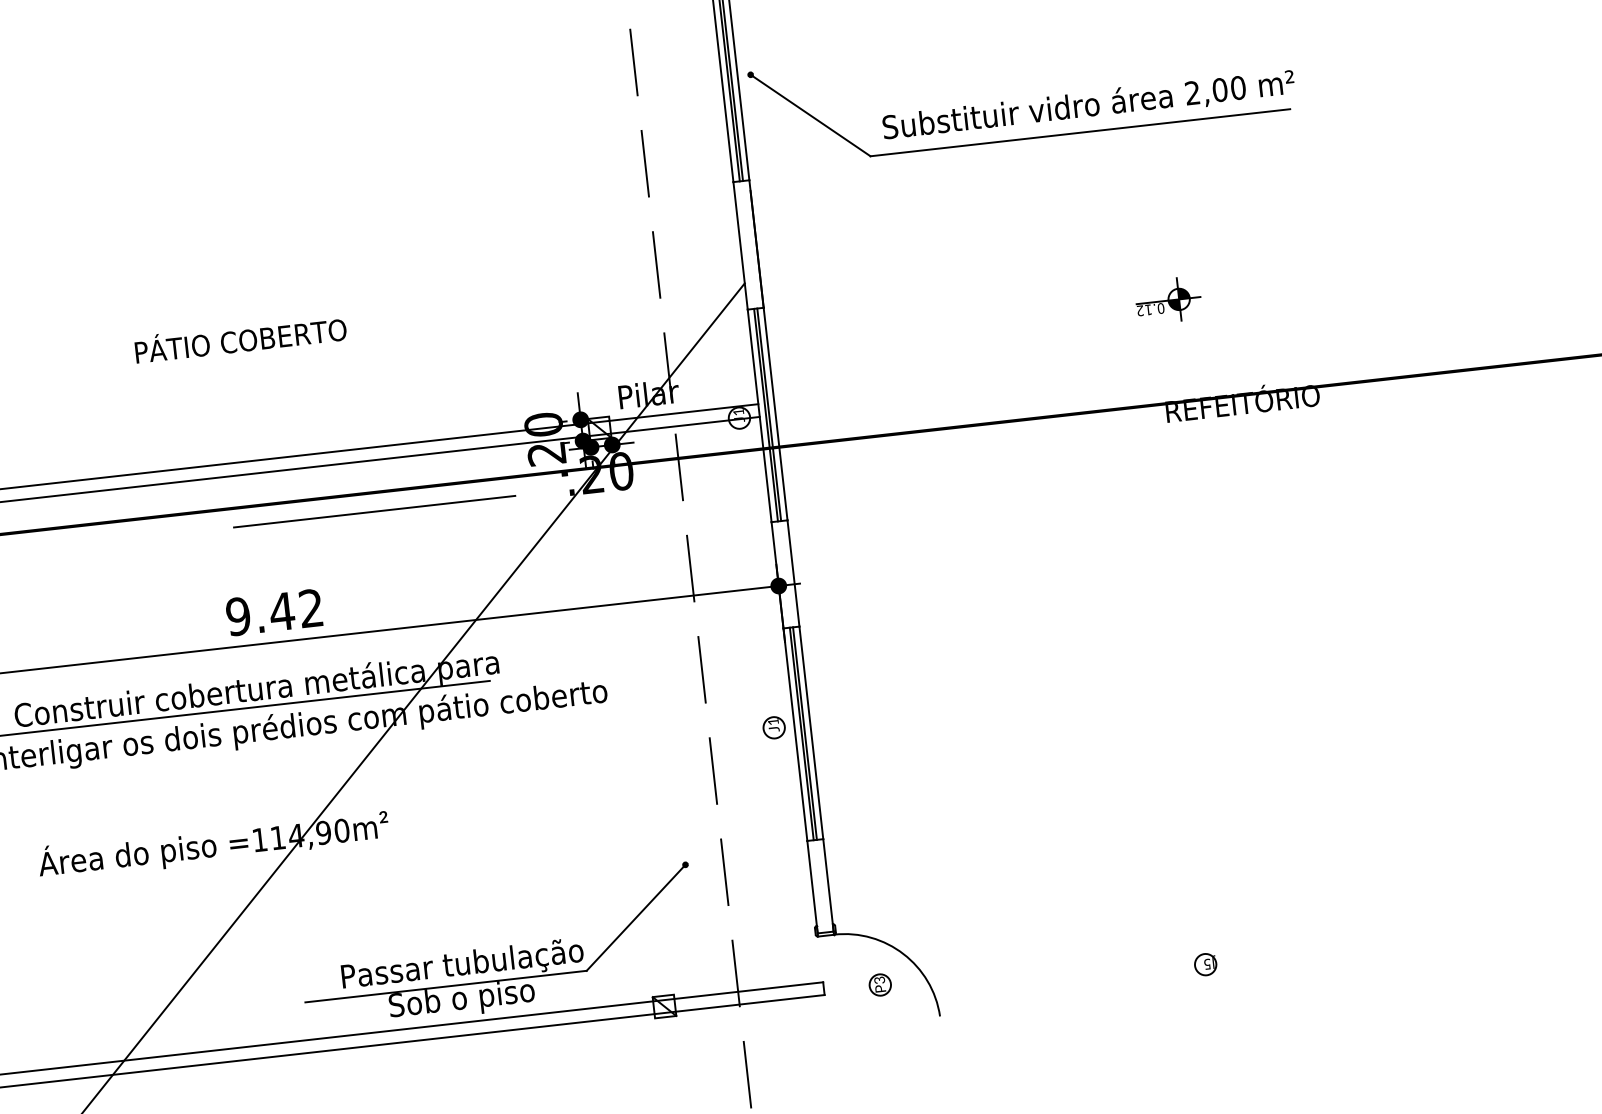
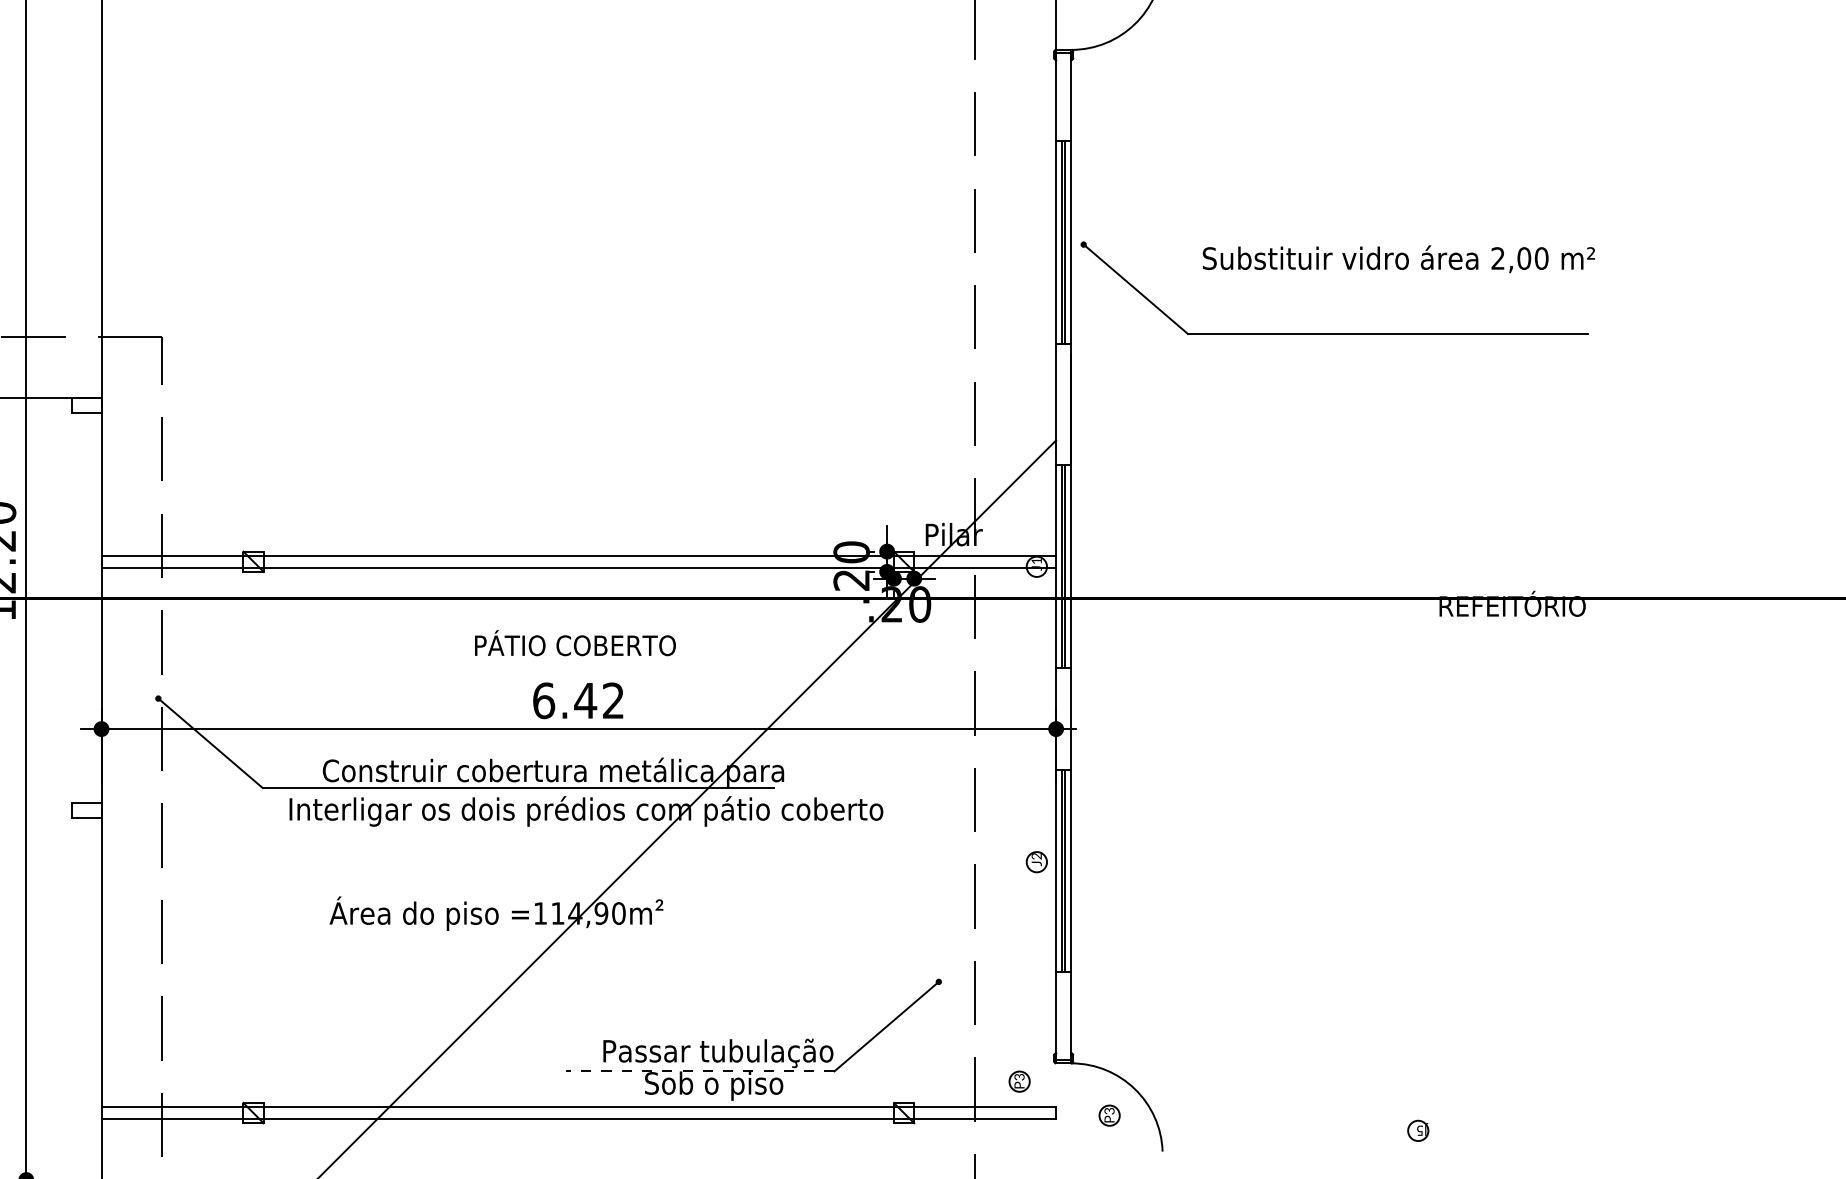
text: (1088, 105) -> (1398, 259), moved
part: (1168, 300) -> (1453, 501), removed
text: (240, 338) -> (575, 643), moved
line: (374, 511) -> (683, 616), removed
text: (237, 616) -> (543, 700), 9.42 -> 6.42
text: (773, 721) -> (1036, 856), J1 -> J2
part: (781, 959) -> (1019, 1081), added
line: (445, 986) -> (699, 1071), solid -> dashed

